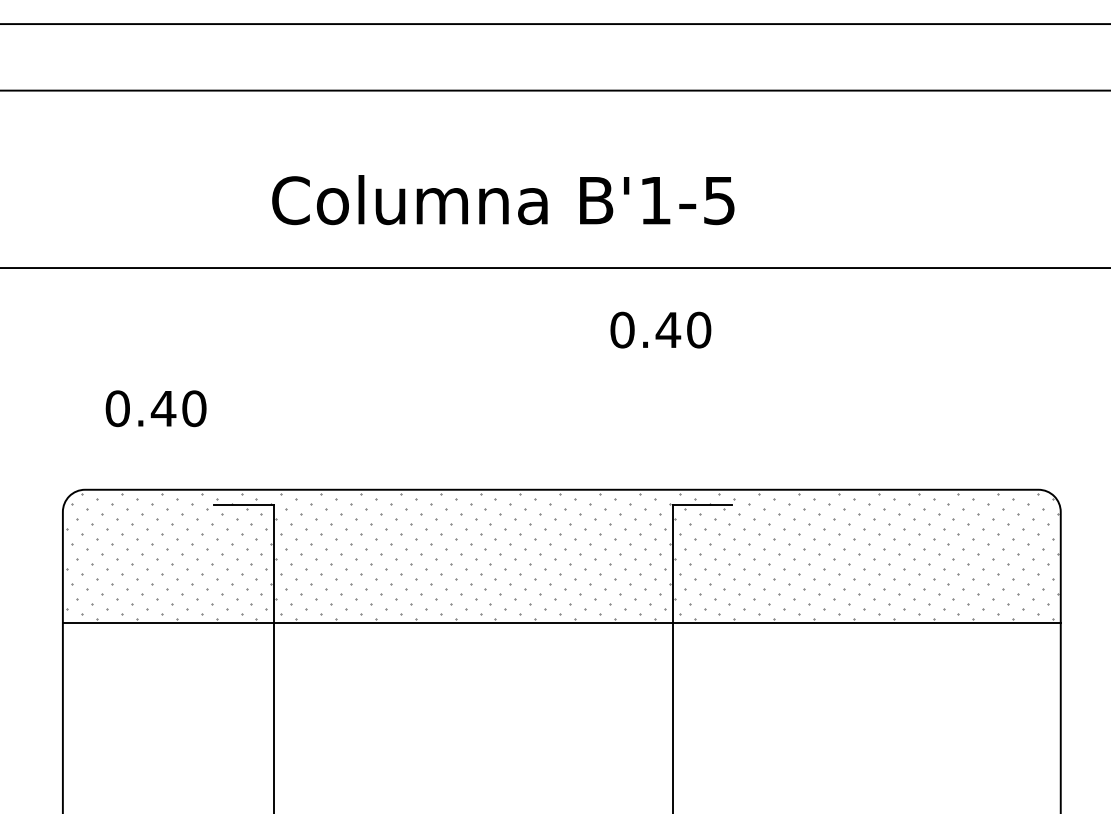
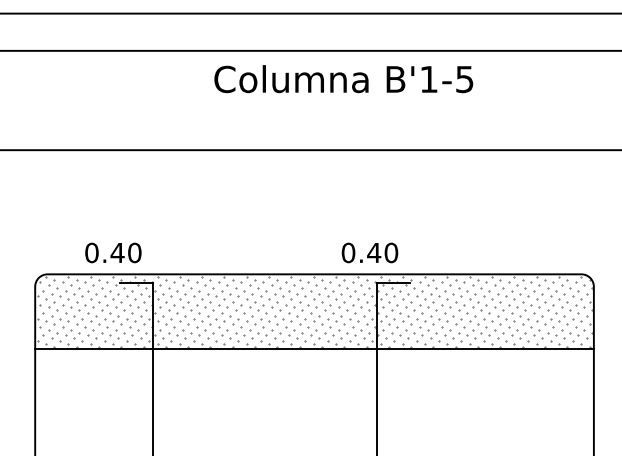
text: (502, 200) -> (343, 79), moved
text: (659, 329) -> (369, 252), moved
text: (156, 407) -> (113, 252), moved

